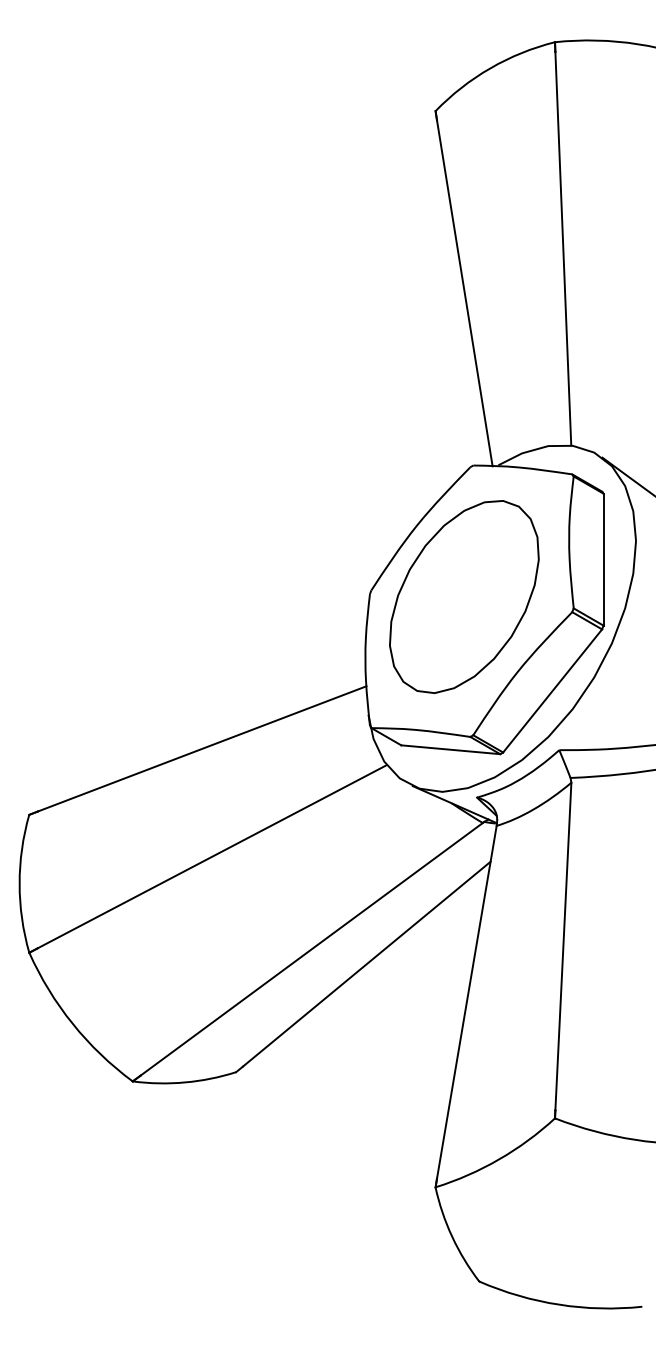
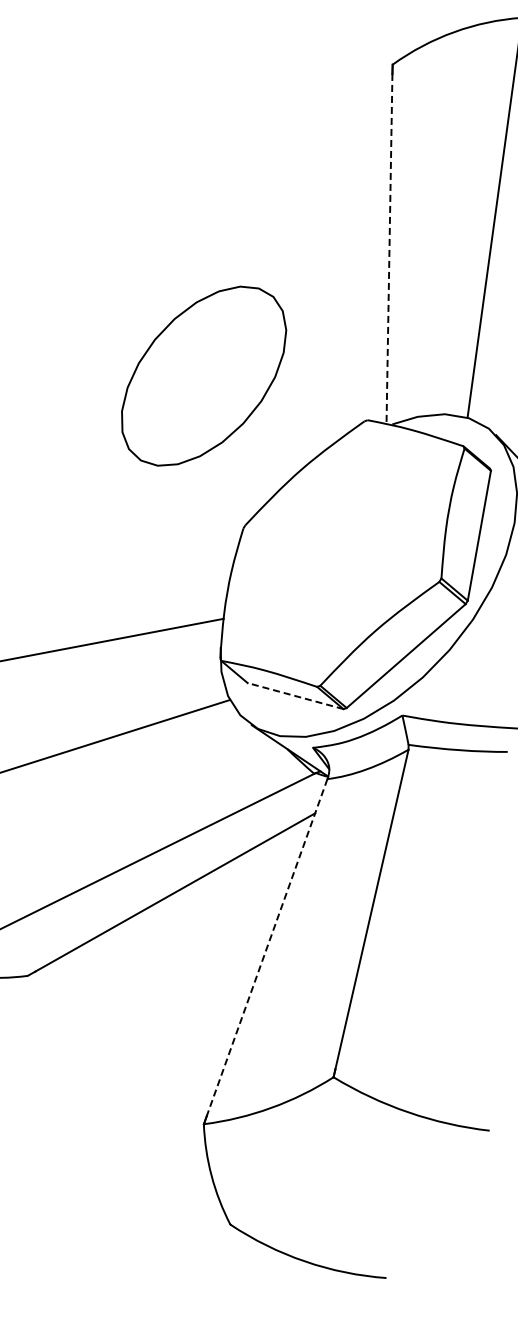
line: (464, 293) -> (389, 249), solid -> dashed
part: (464, 596) -> (204, 375), moved
line: (450, 749) -> (295, 695), solid -> dashed
line: (466, 1002) -> (266, 947), solid -> dashed

